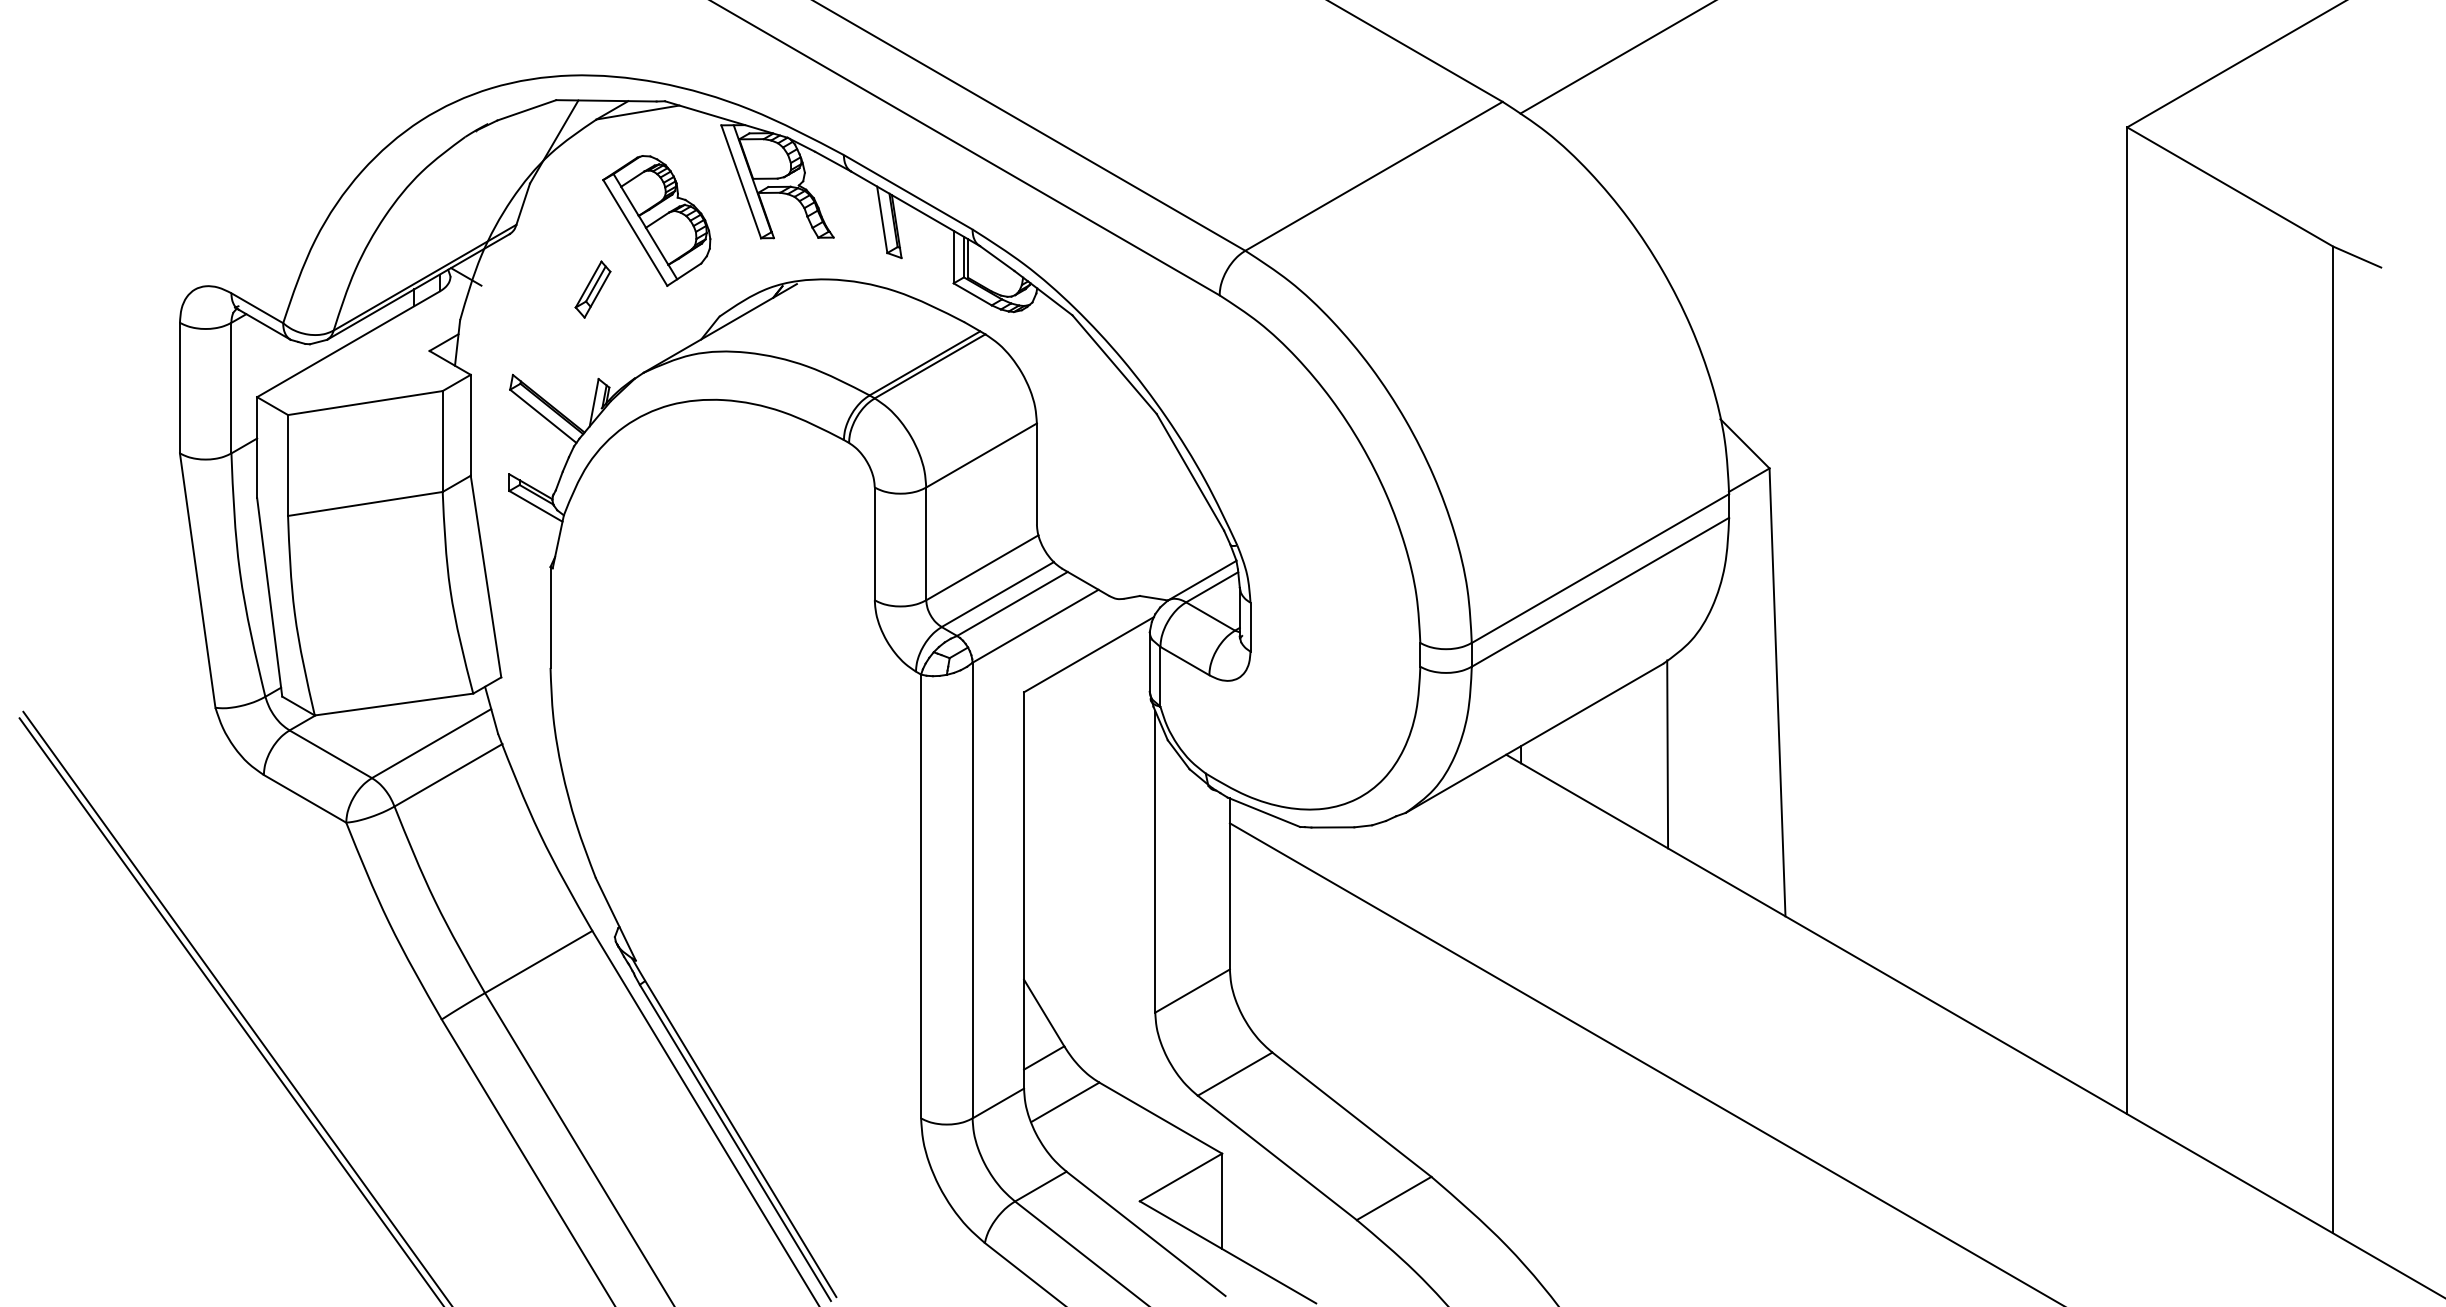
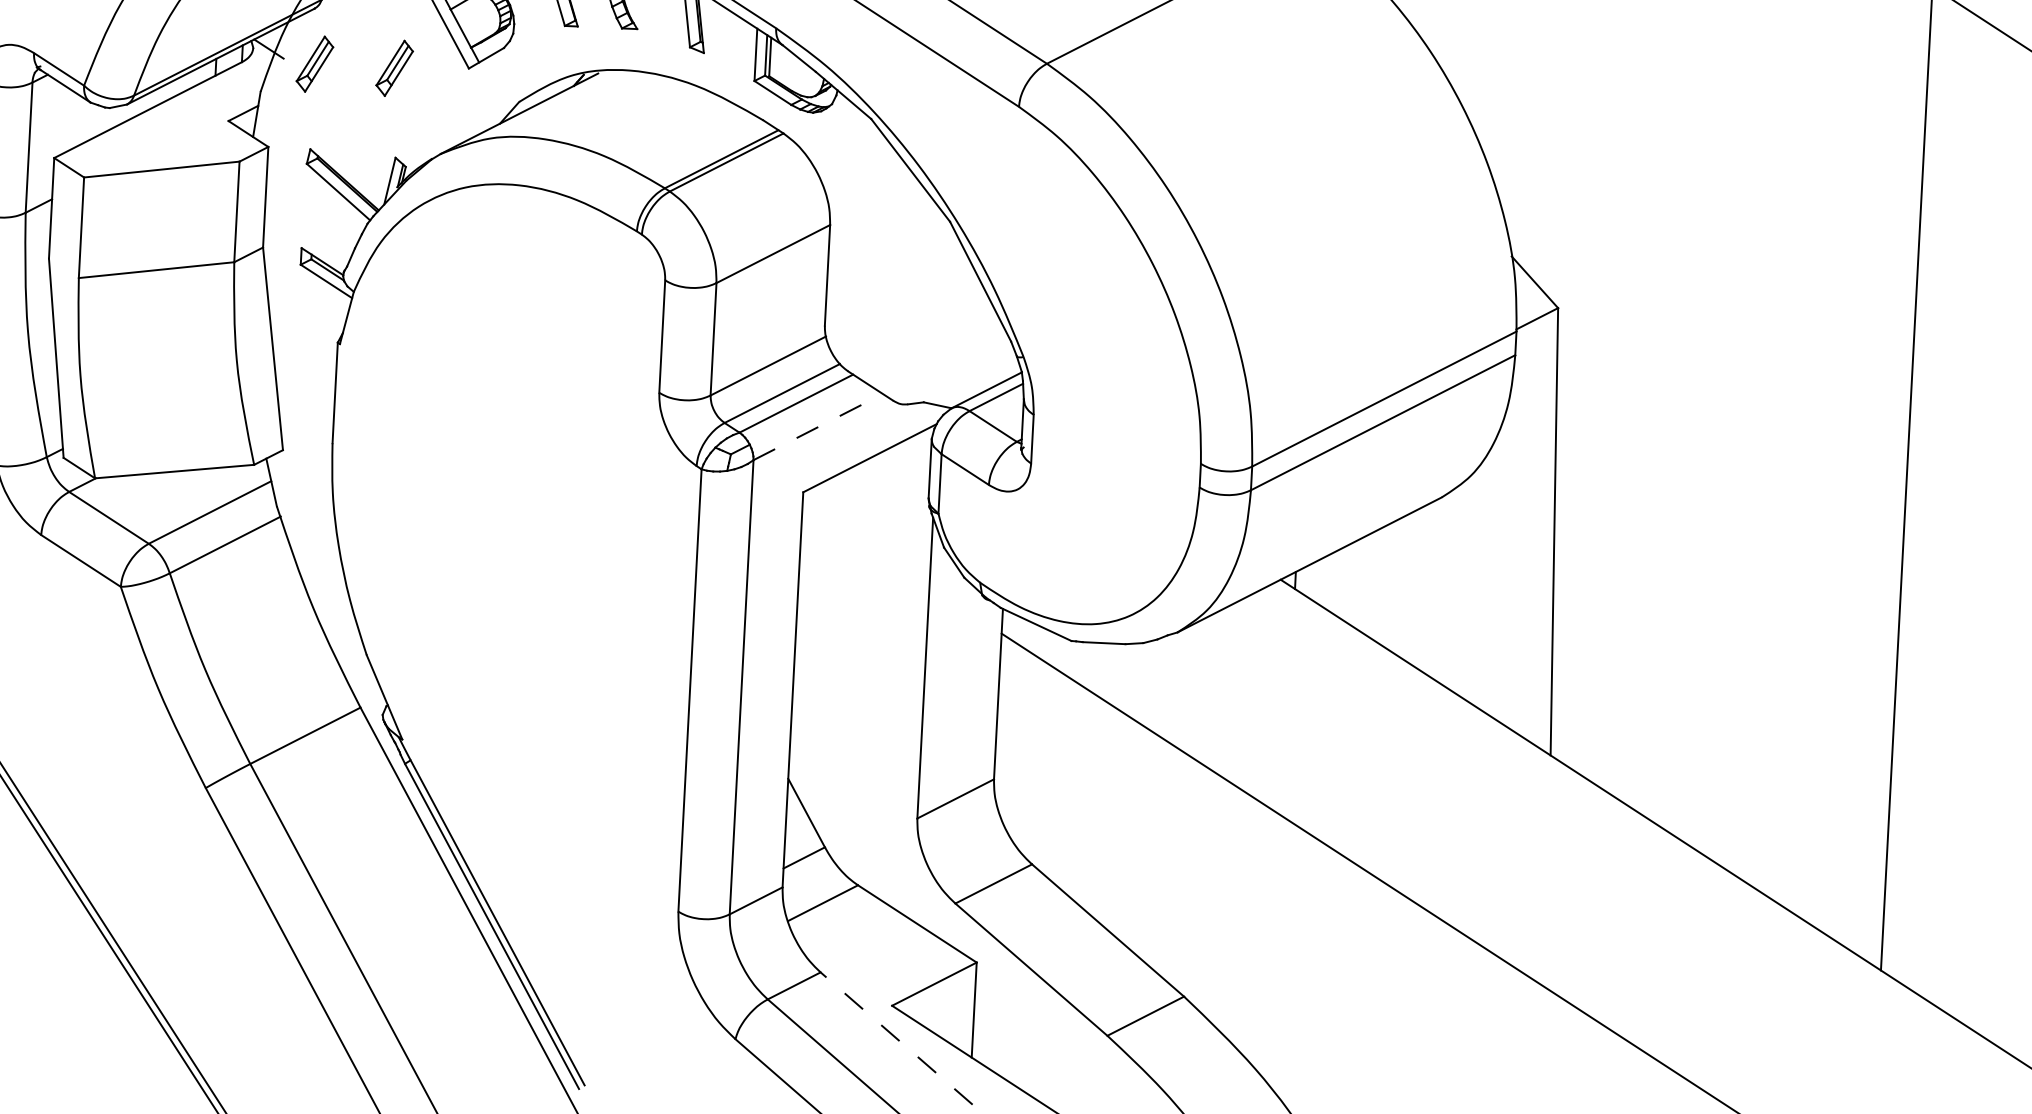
part: (512, 289) -> (314, 64), added
line: (1035, 626) -> (818, 427), solid -> dashed
line: (1667, 754) -> (1441, 587), removed
line: (1146, 1233) -> (897, 1038), solid -> dashed

